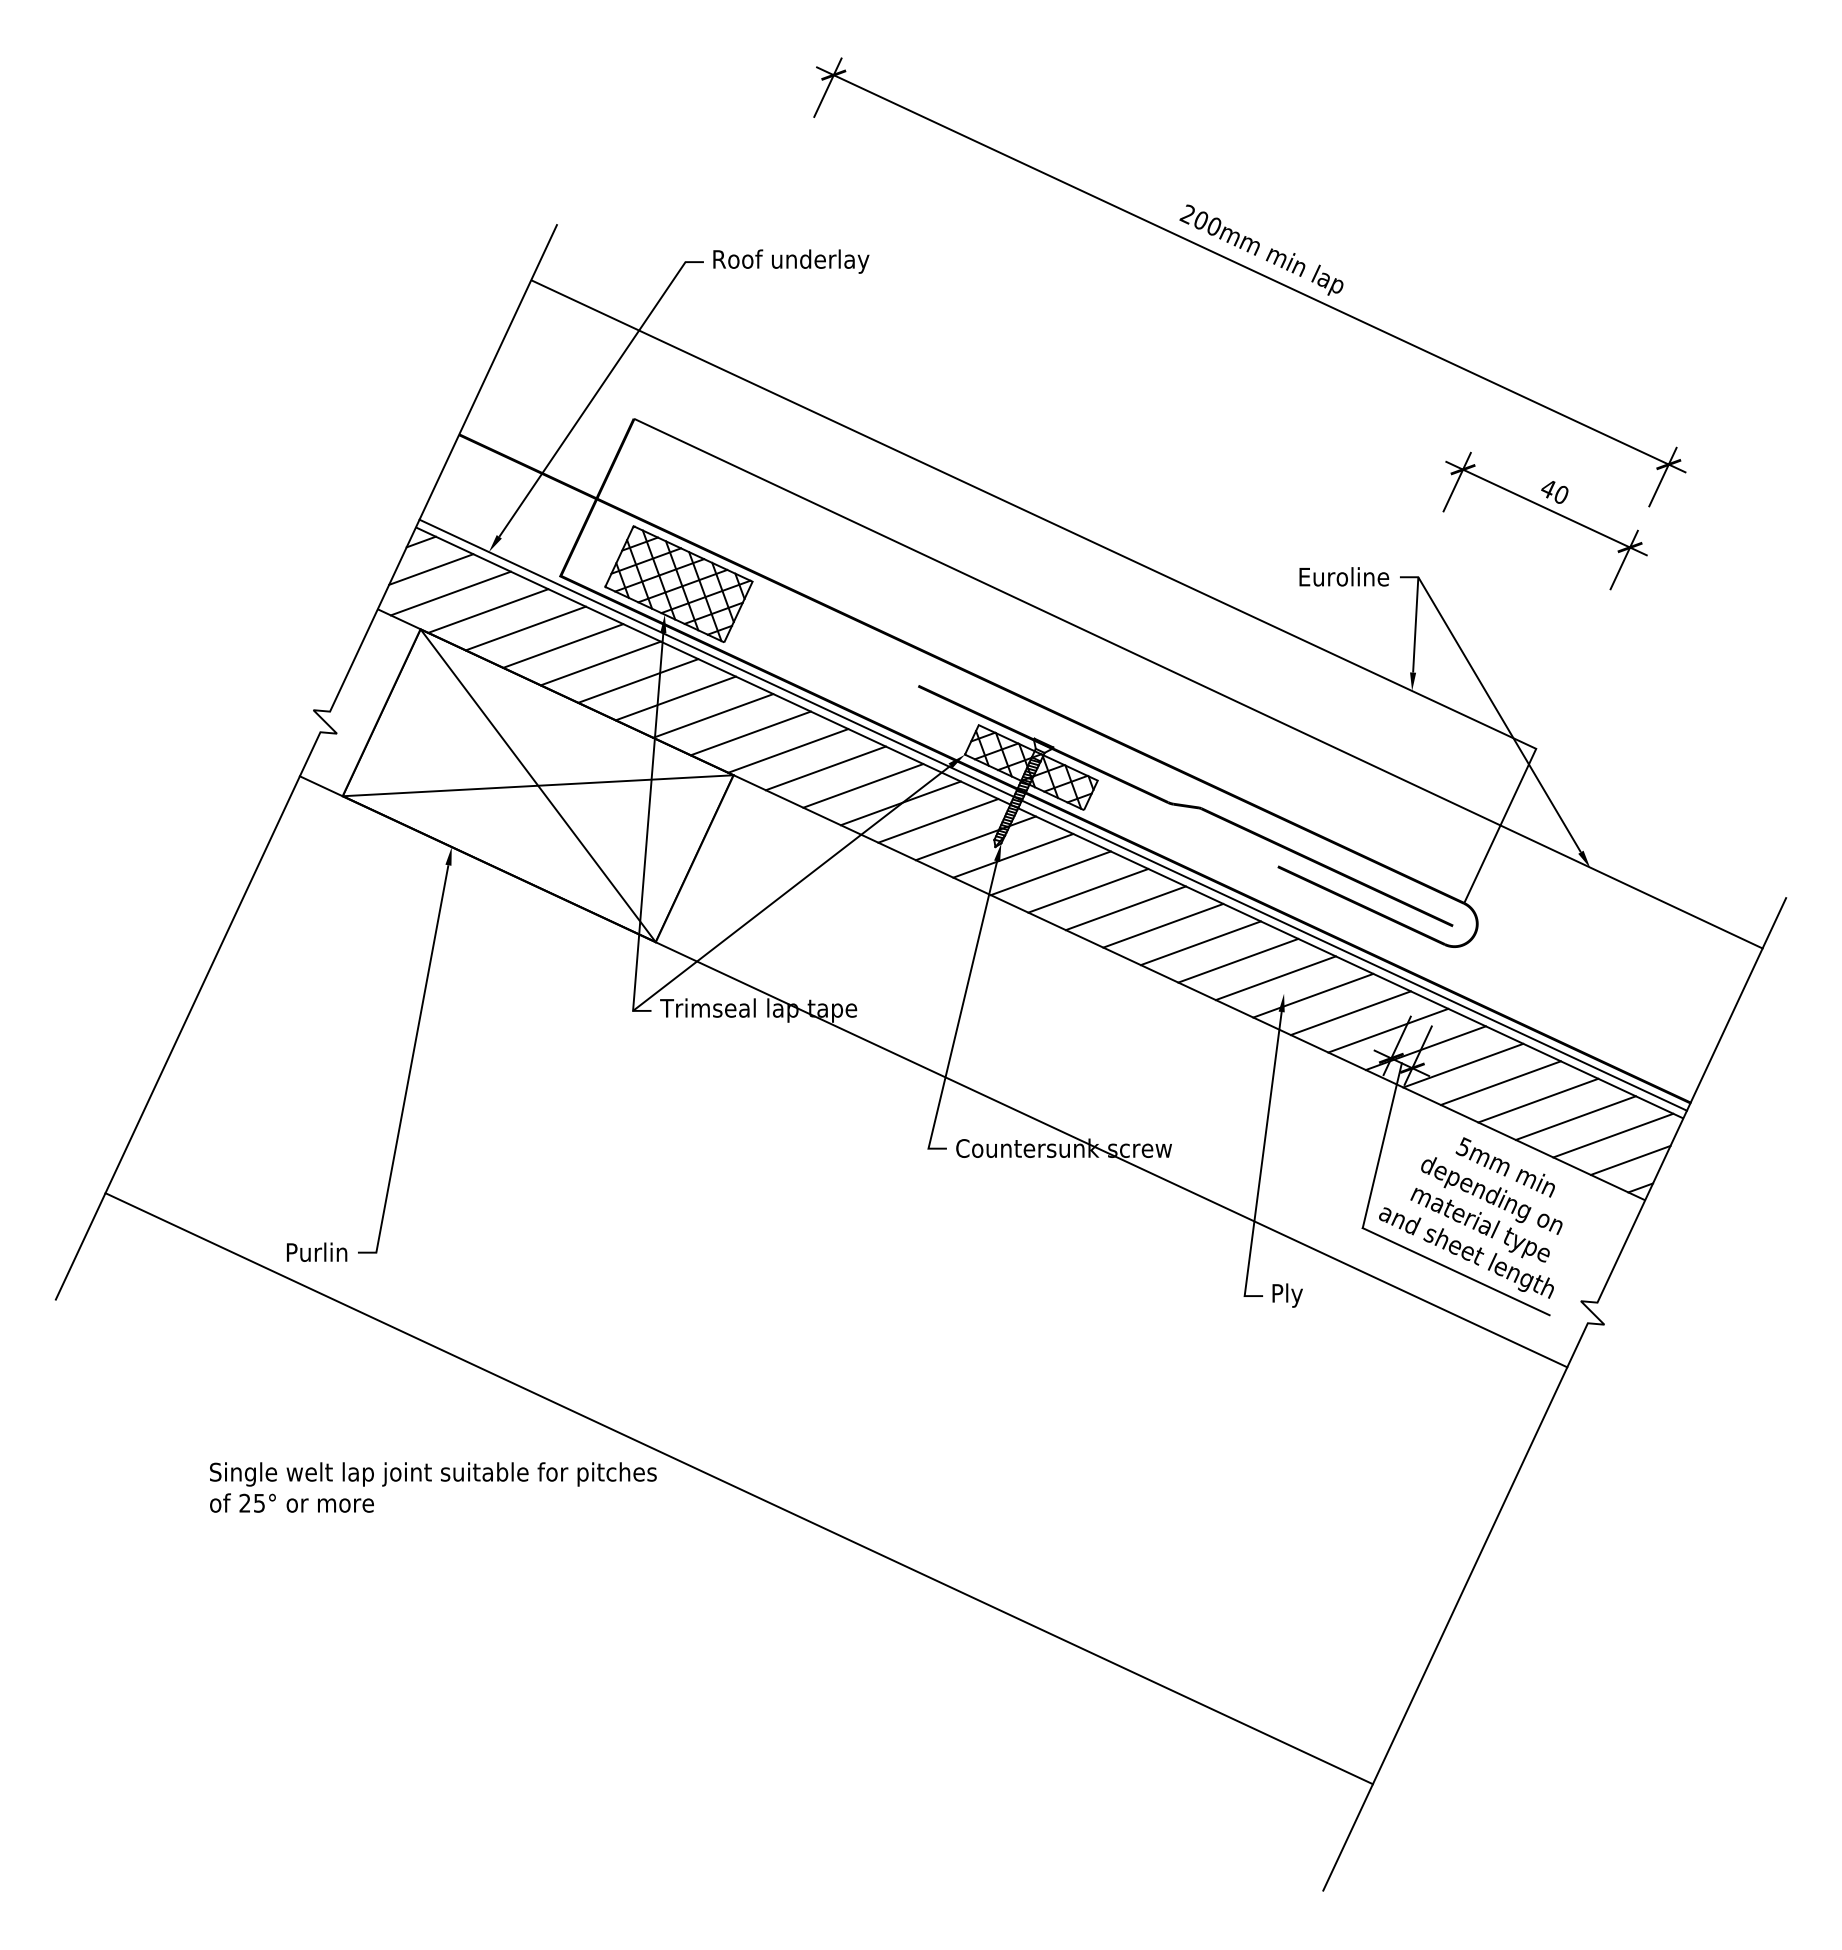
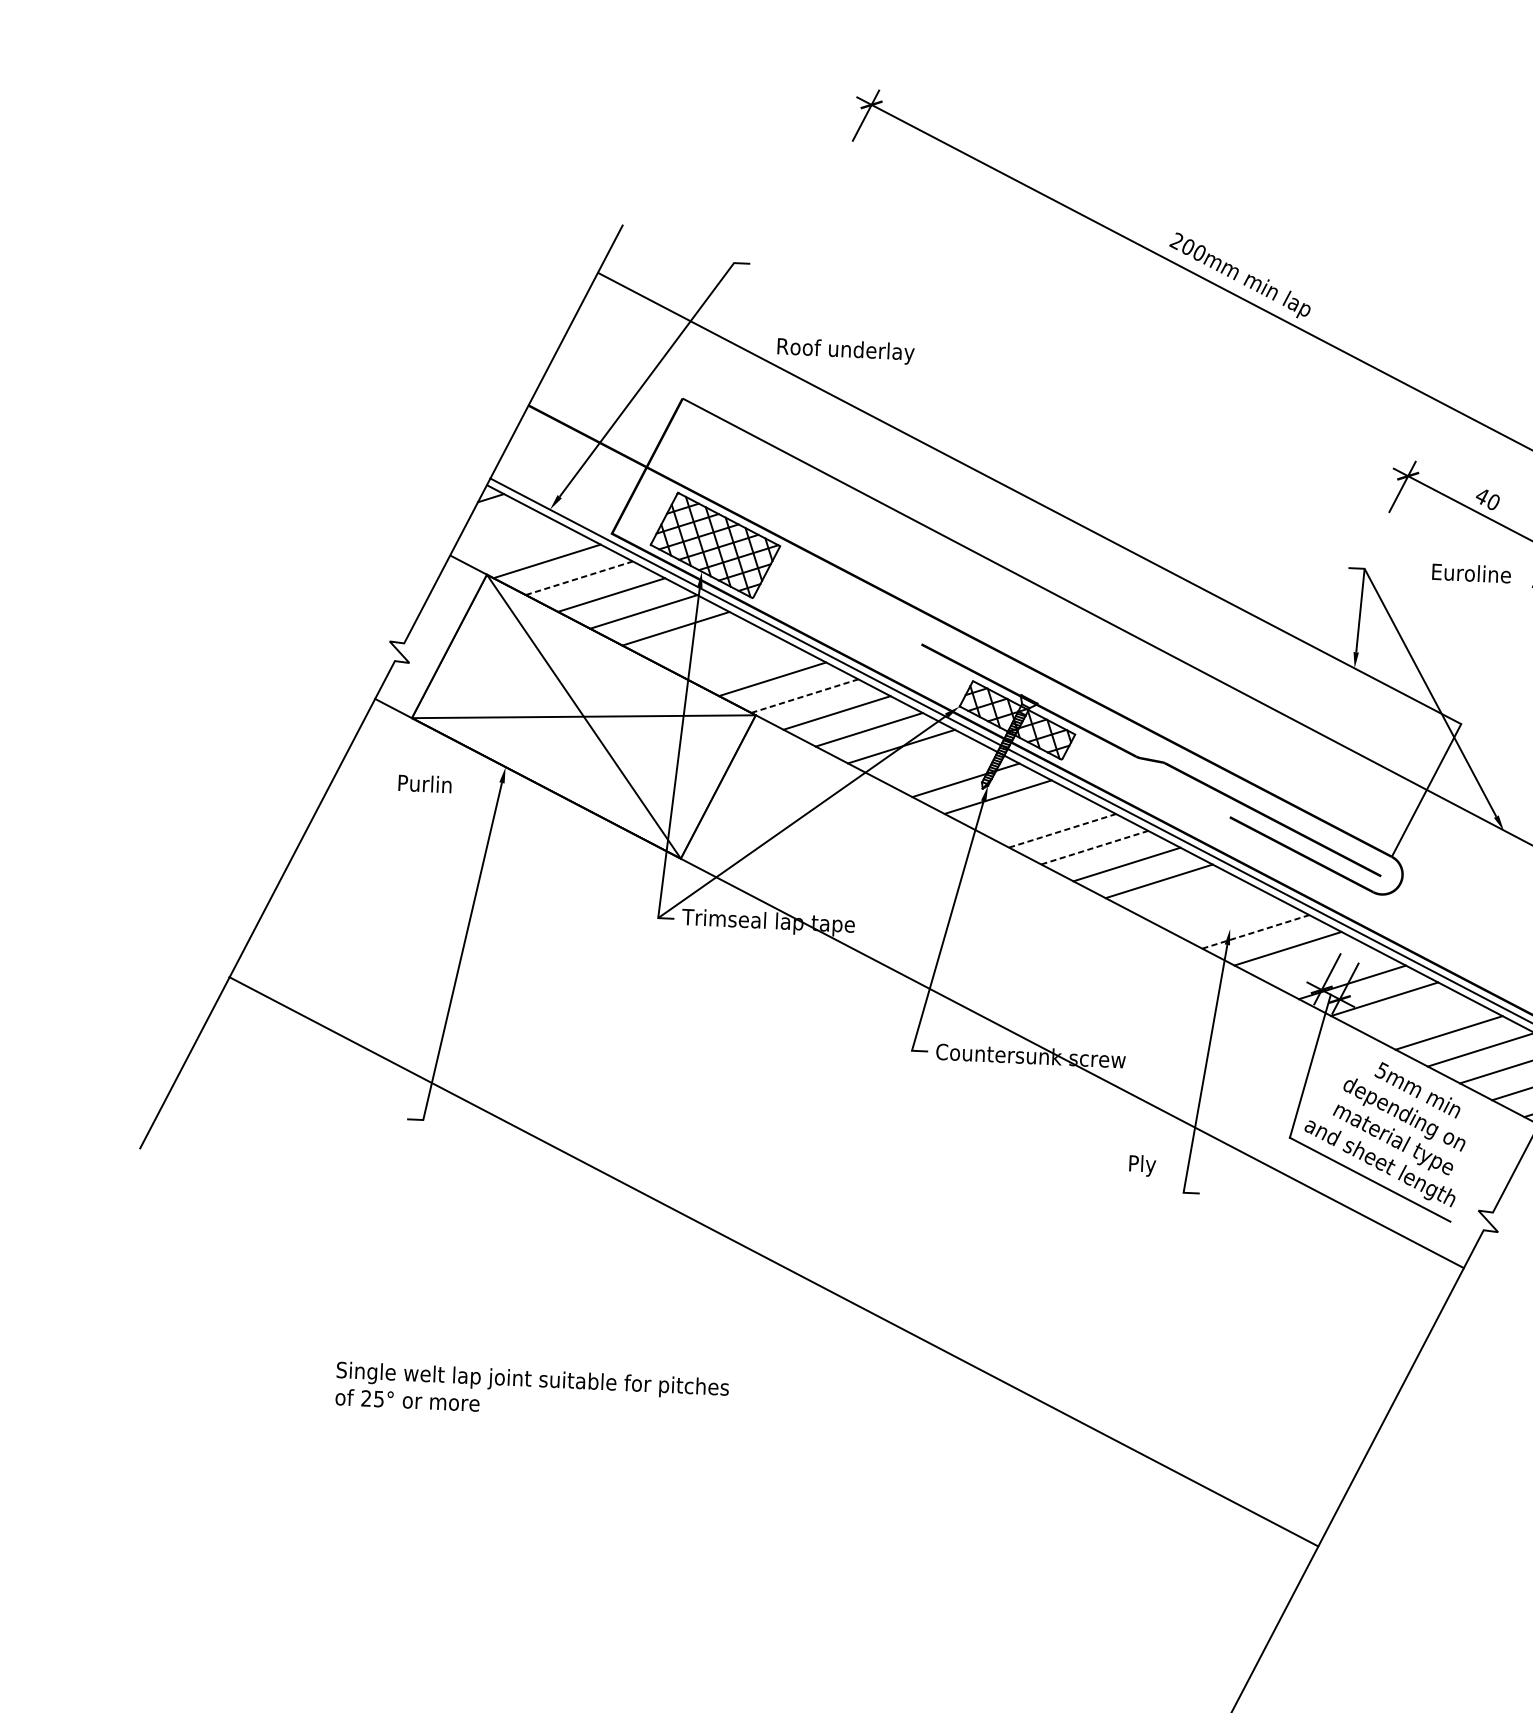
text: (791, 261) -> (846, 351), moved
line: (431, 569) -> (498, 522), removed
text: (1344, 576) -> (1471, 573), moved
line: (450, 593) -> (514, 544), removed
line: (525, 628) -> (579, 578), solid -> dashed
line: (675, 698) -> (707, 645), removed
line: (713, 715) -> (740, 662), removed
line: (788, 750) -> (804, 695), solid -> dashed
line: (938, 820) -> (933, 763), removed
line: (1050, 873) -> (1030, 814), removed
line: (1088, 890) -> (1062, 830), solid -> dashed
line: (1125, 908) -> (1094, 847), solid -> dashed
line: (1238, 960) -> (1191, 897), removed
line: (1275, 978) -> (1223, 915), removed
line: (1313, 995) -> (1255, 931), solid -> dashed
line: (1388, 1030) -> (1320, 965), removed
line: (1500, 1083) -> (1416, 1016), removed
text: (317, 1251) -> (425, 783), moved
text: (1287, 1295) -> (1142, 1165), moved
text: (433, 1487) -> (532, 1392), moved
line: (738, 1488) -> (773, 1261), moved

